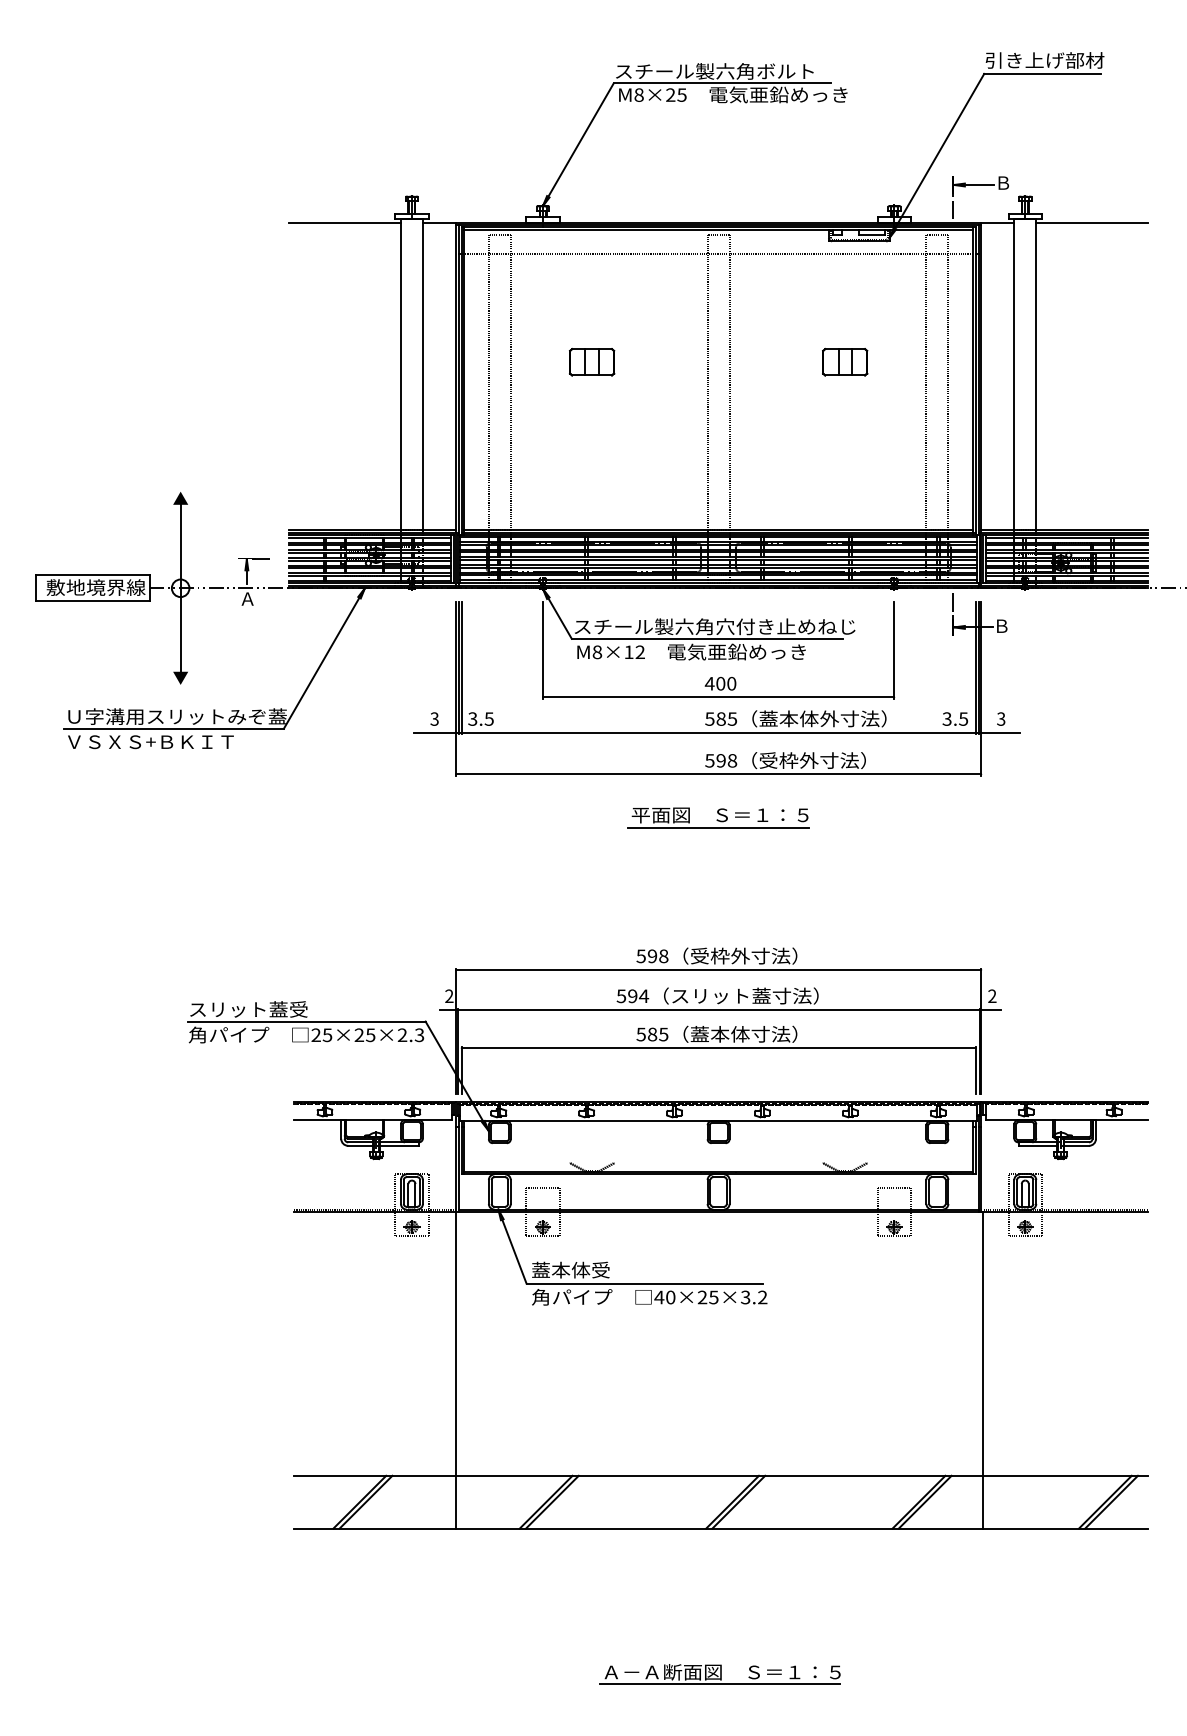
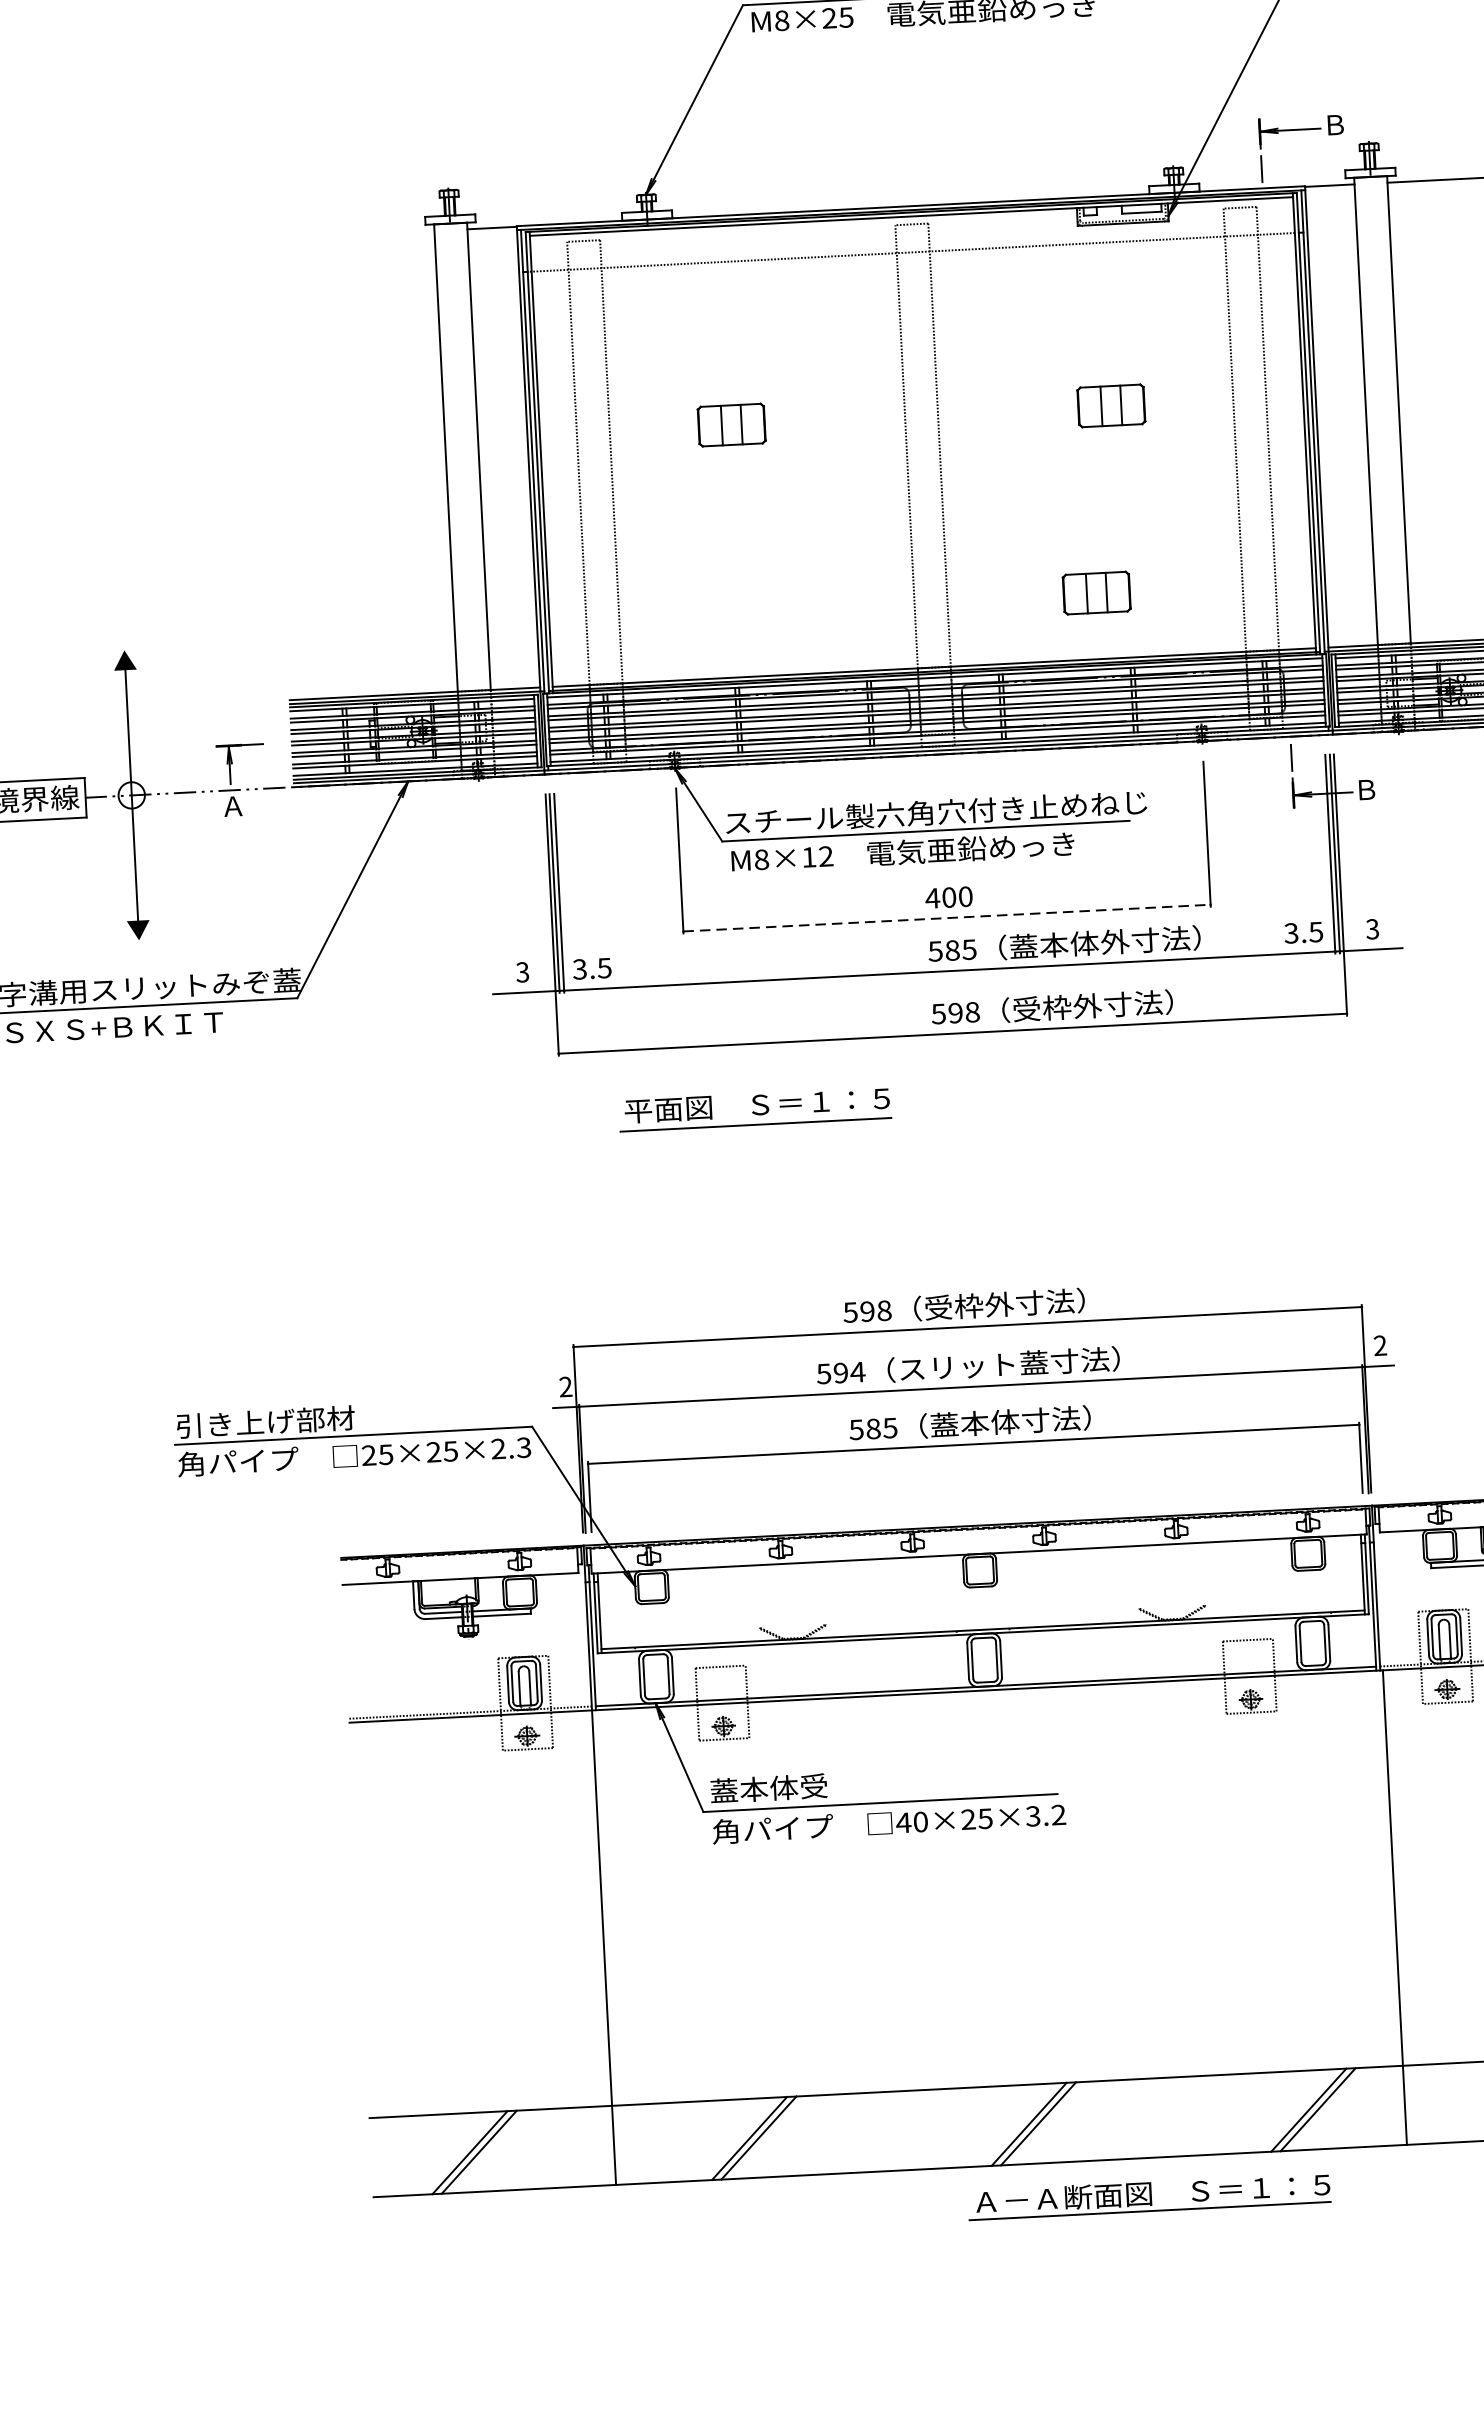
line: (344, 223) -> (349, 235), removed
part: (829, 486) -> (1097, 593), added
line: (718, 697) -> (946, 918), solid -> dashed
part: (718, 817) -> (754, 1108), moved
text: (248, 1009) -> (265, 1422), スリット蓋受 -> 引き上げ部材
part: (719, 1674) -> (1148, 2197), moved

